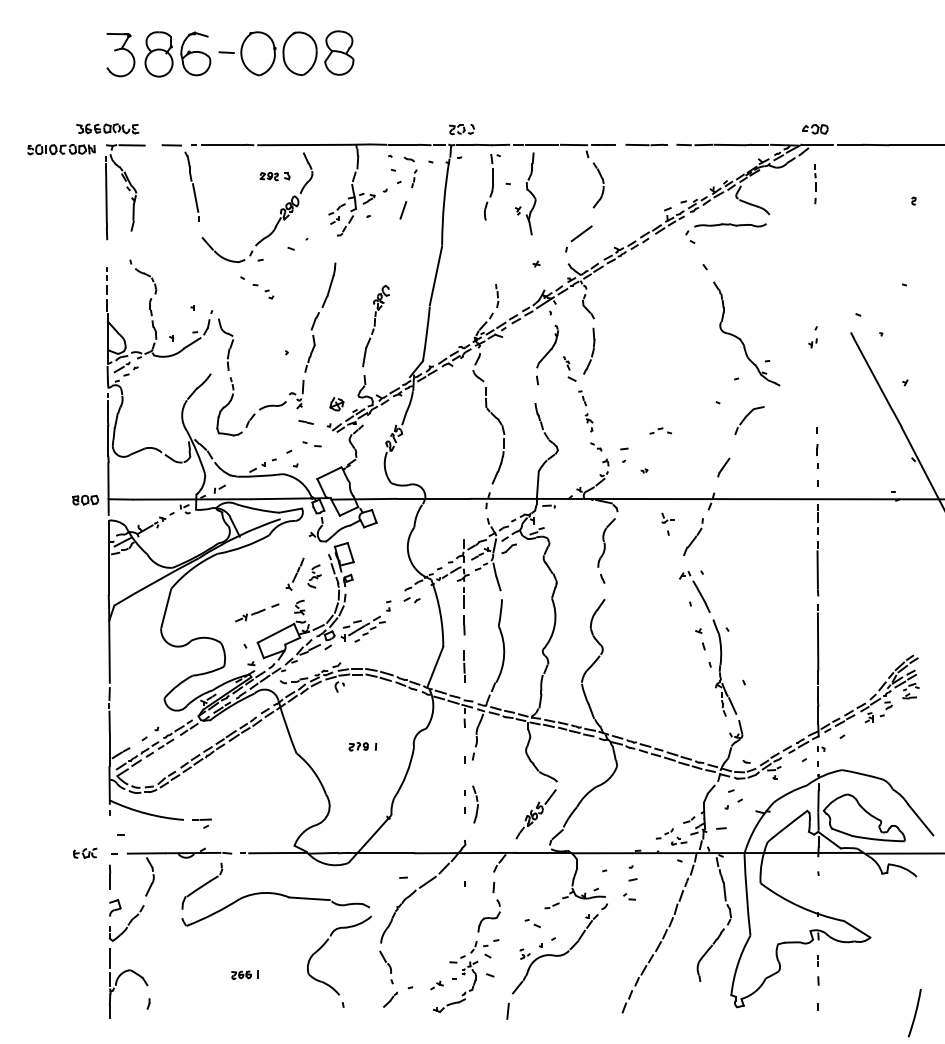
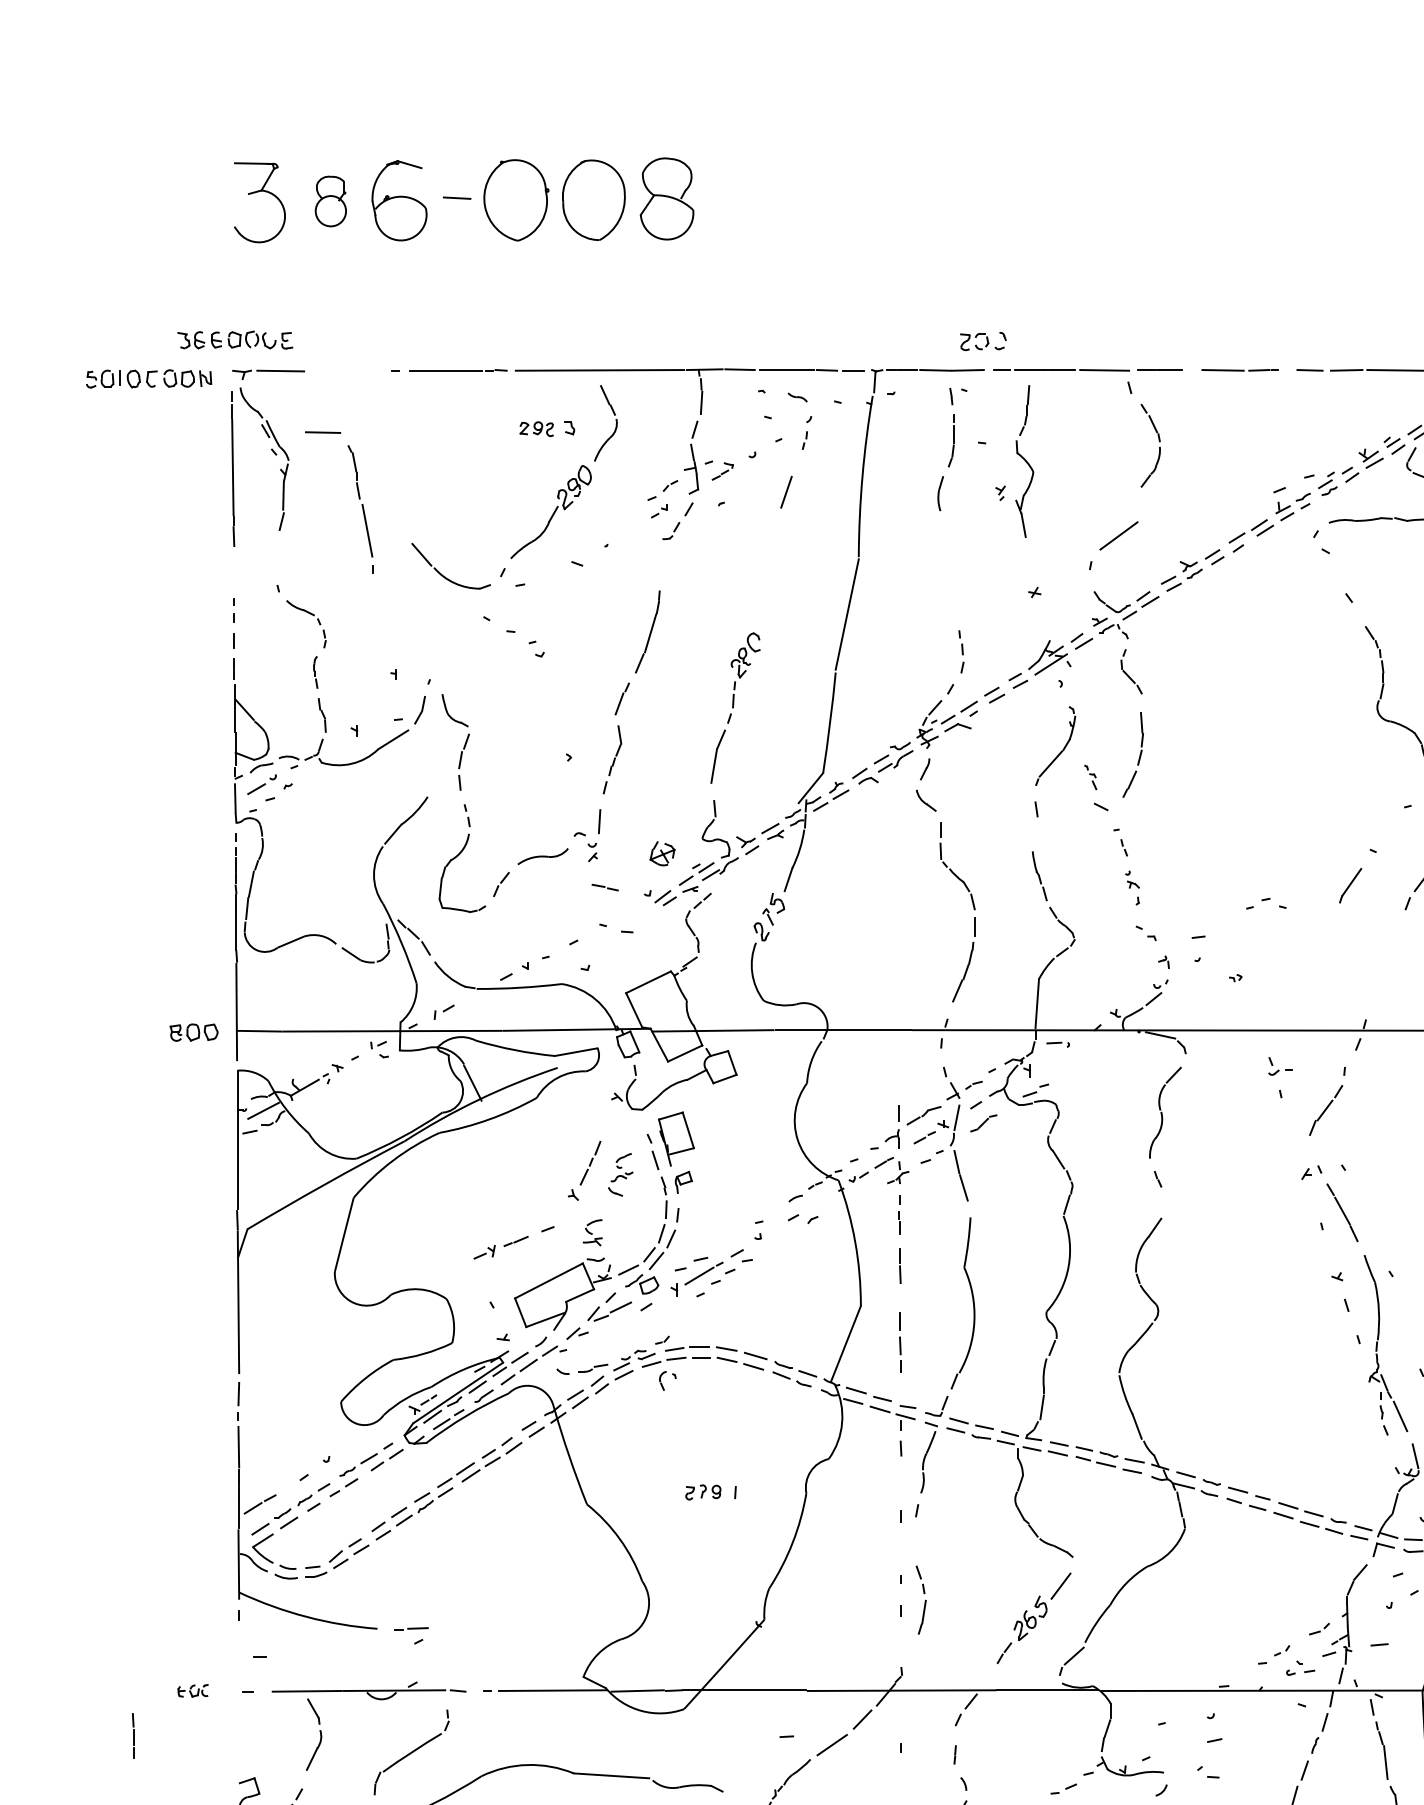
part: (158, 54) -> (329, 201), size x0.6
part: (461, 129) -> (982, 341), moved
part: (190, 181) -> (357, 499), moved
line: (723, 467) -> (1349, 885), moved
part: (84, 852) -> (191, 1689), size x0.7
line: (110, 876) -> (134, 1734), moved

